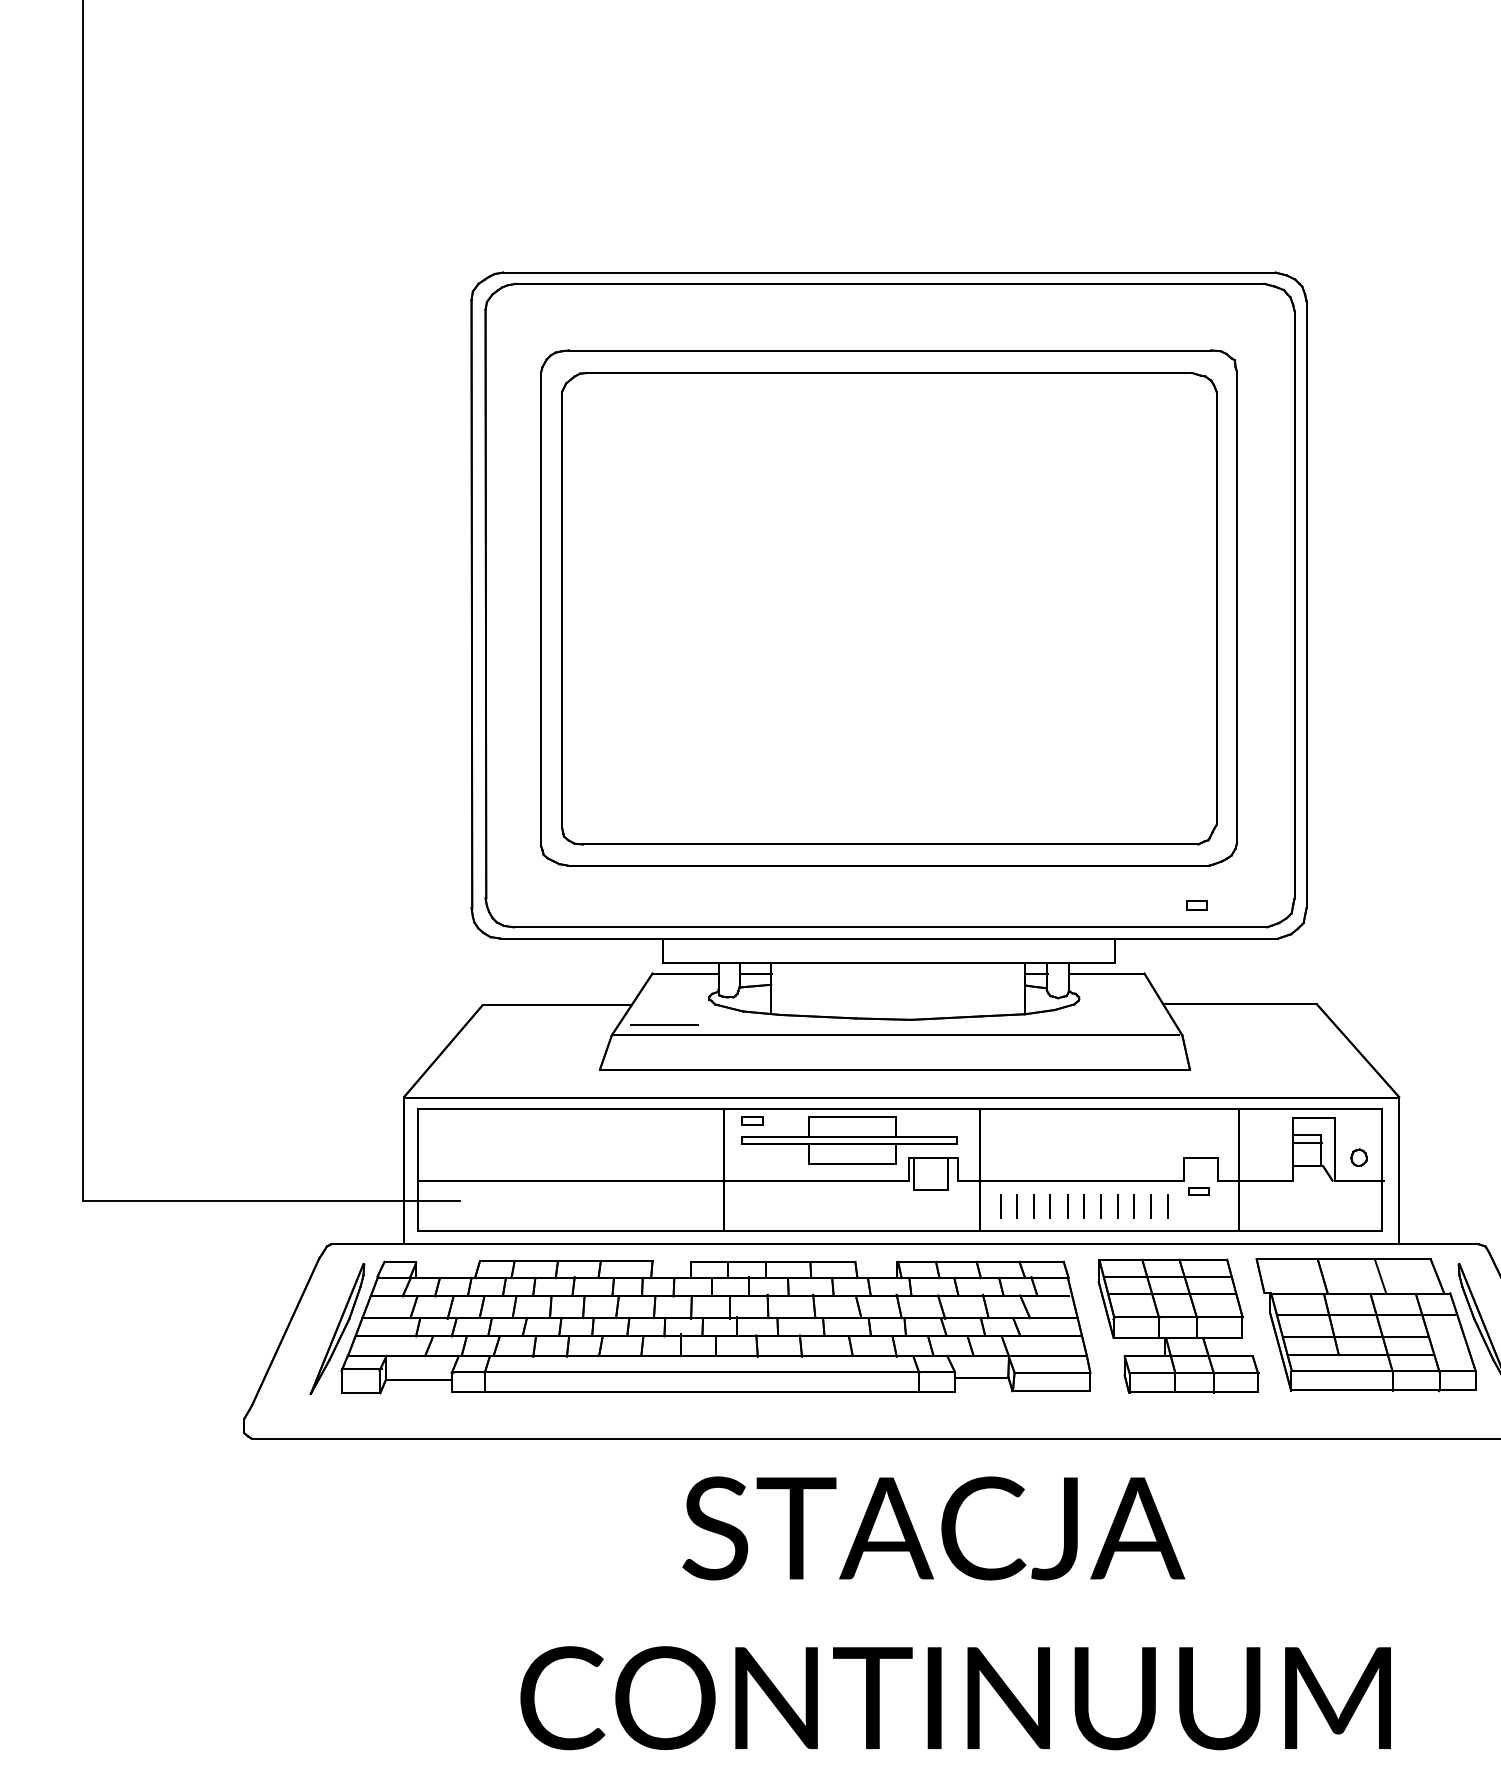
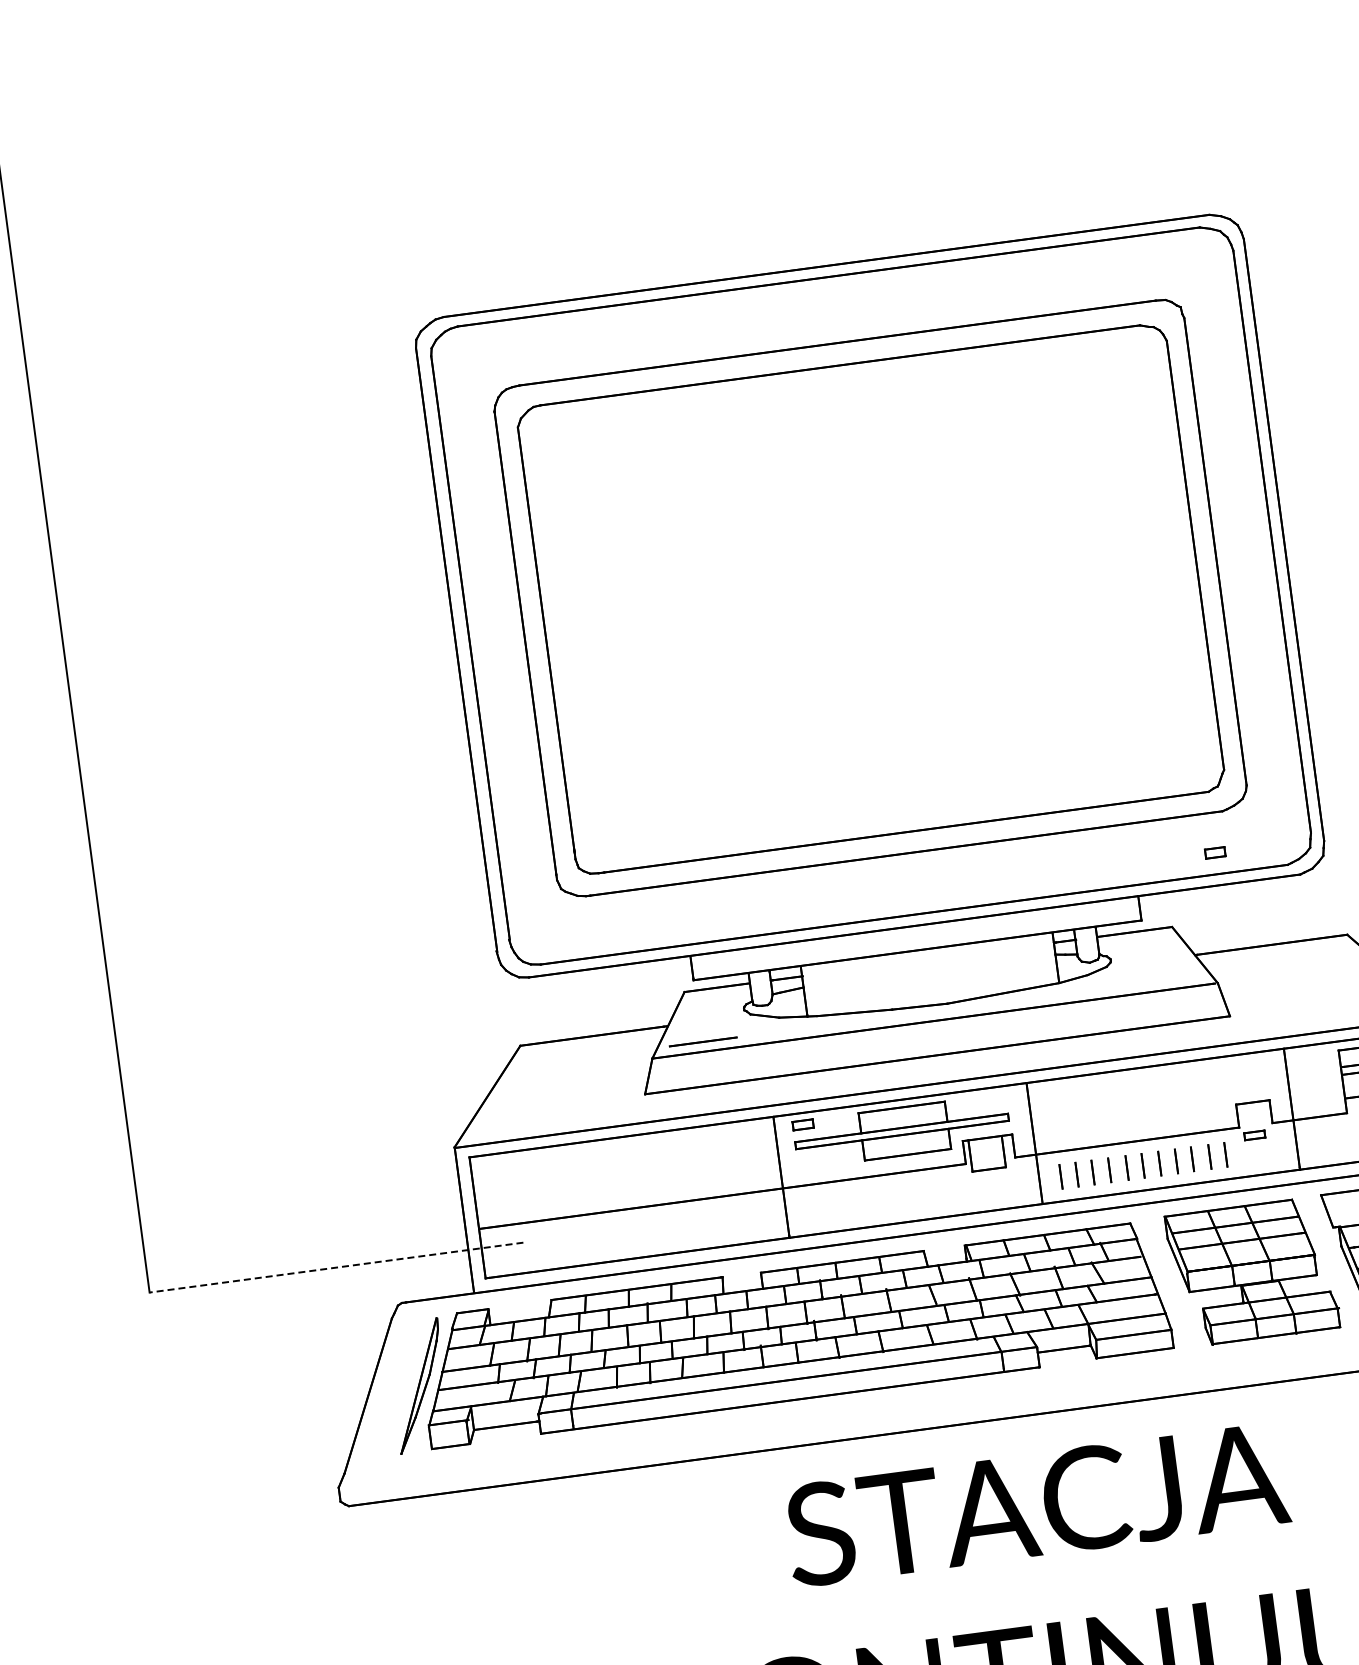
line: (271, 1200) -> (336, 1267), solid -> dashed

